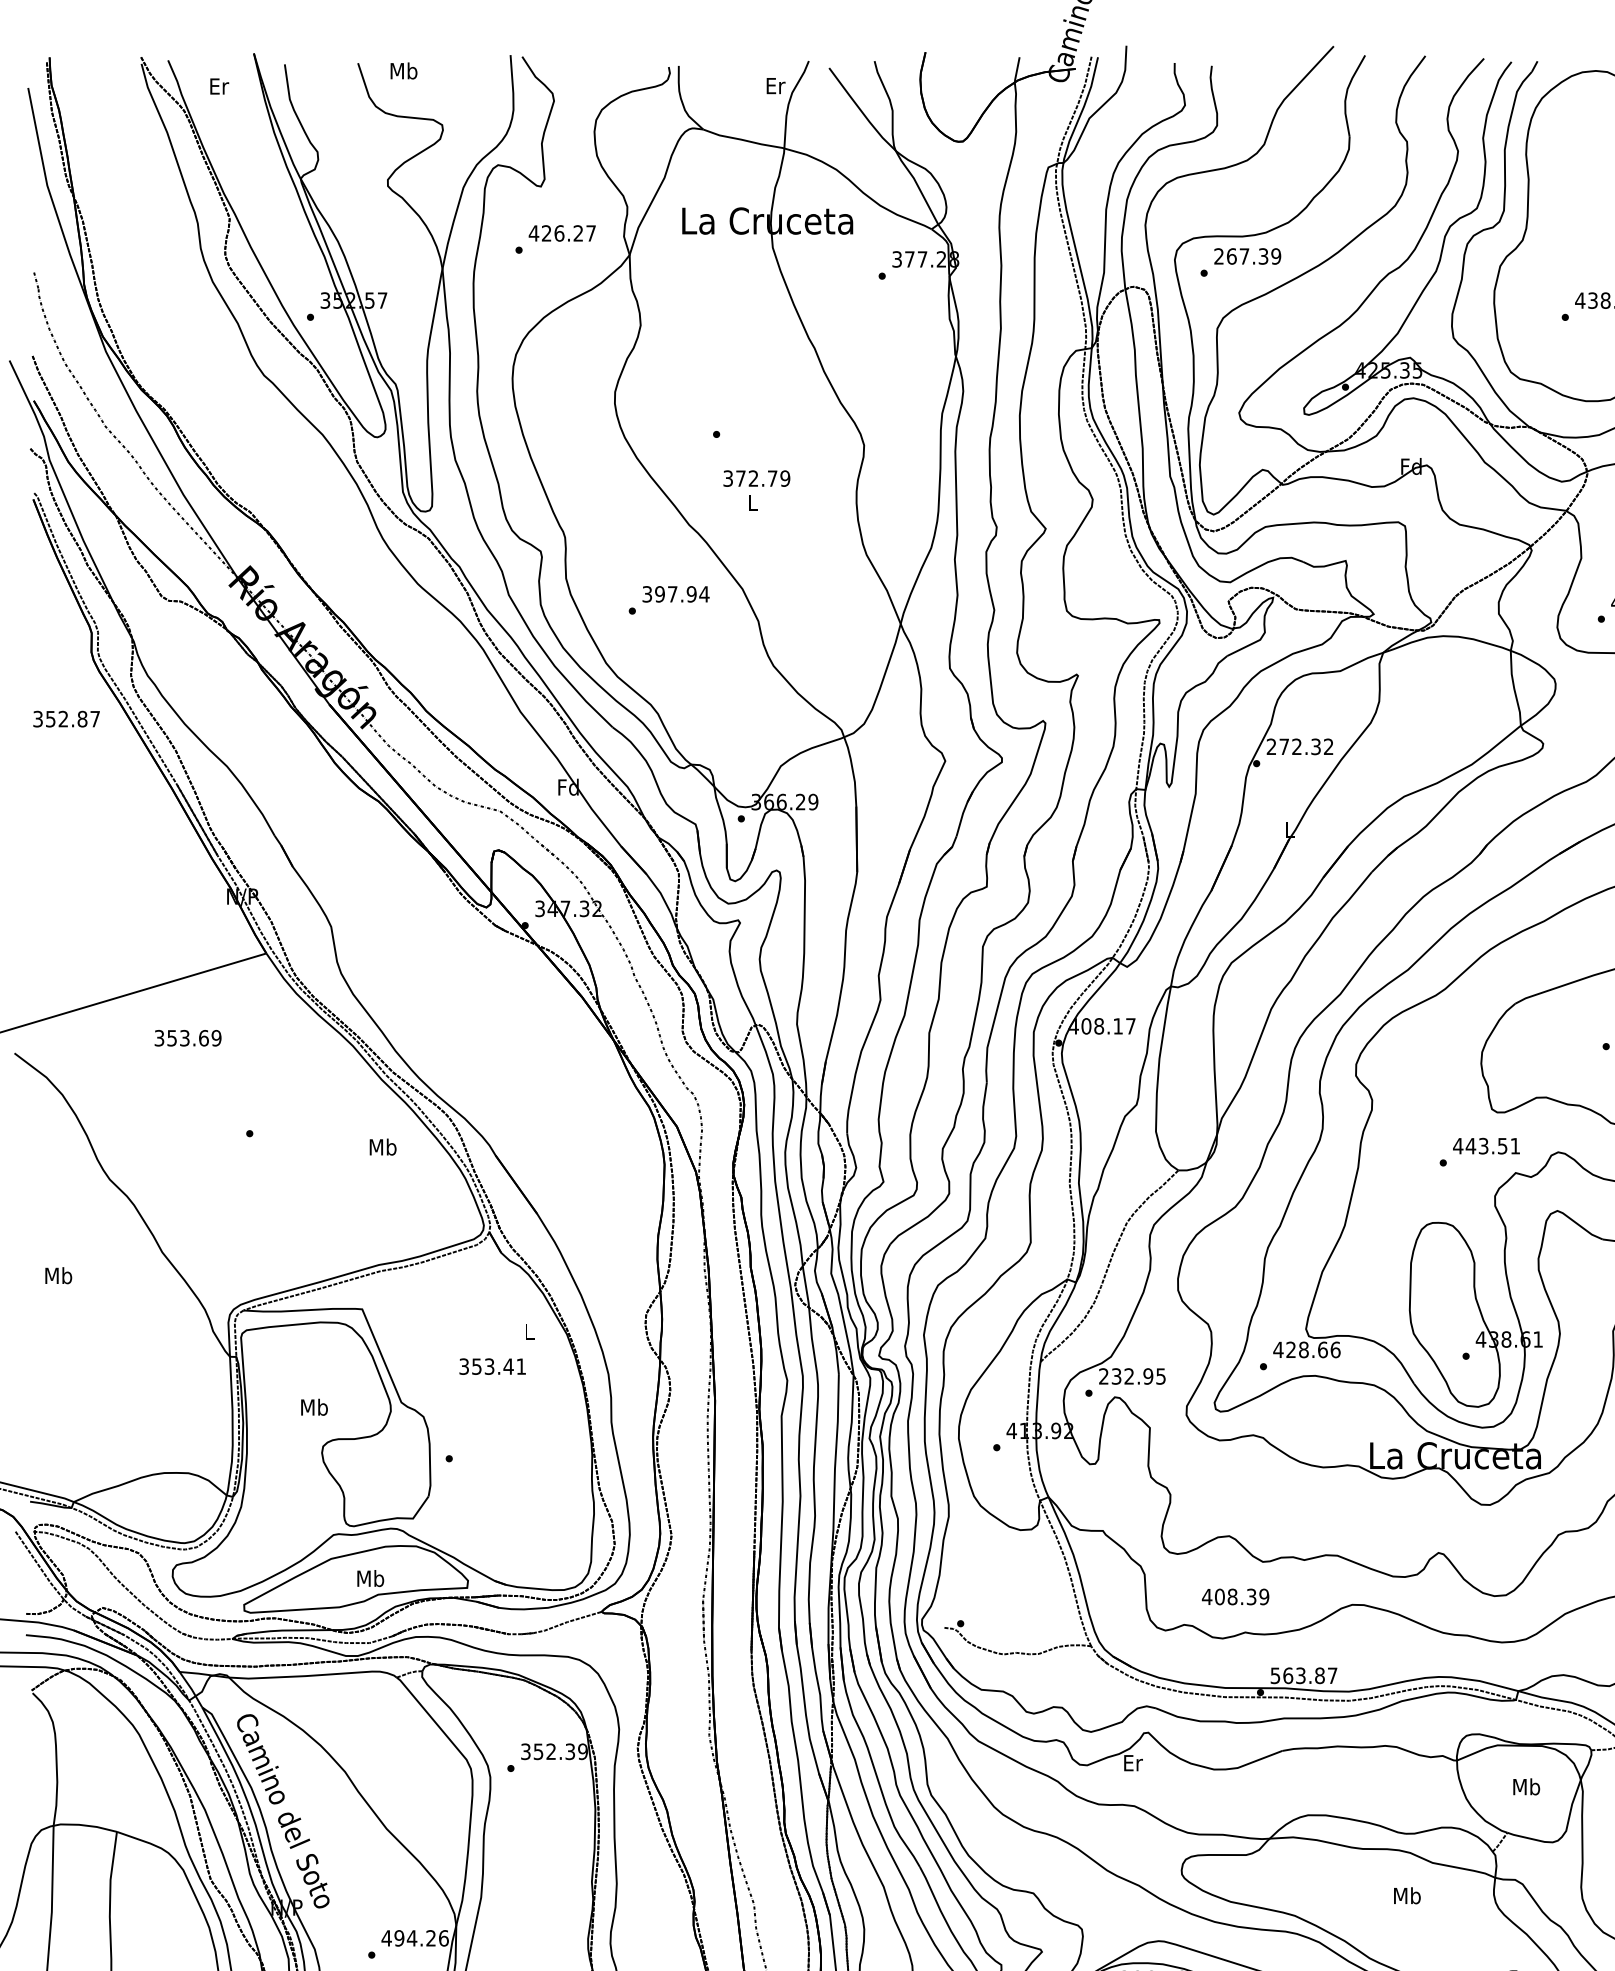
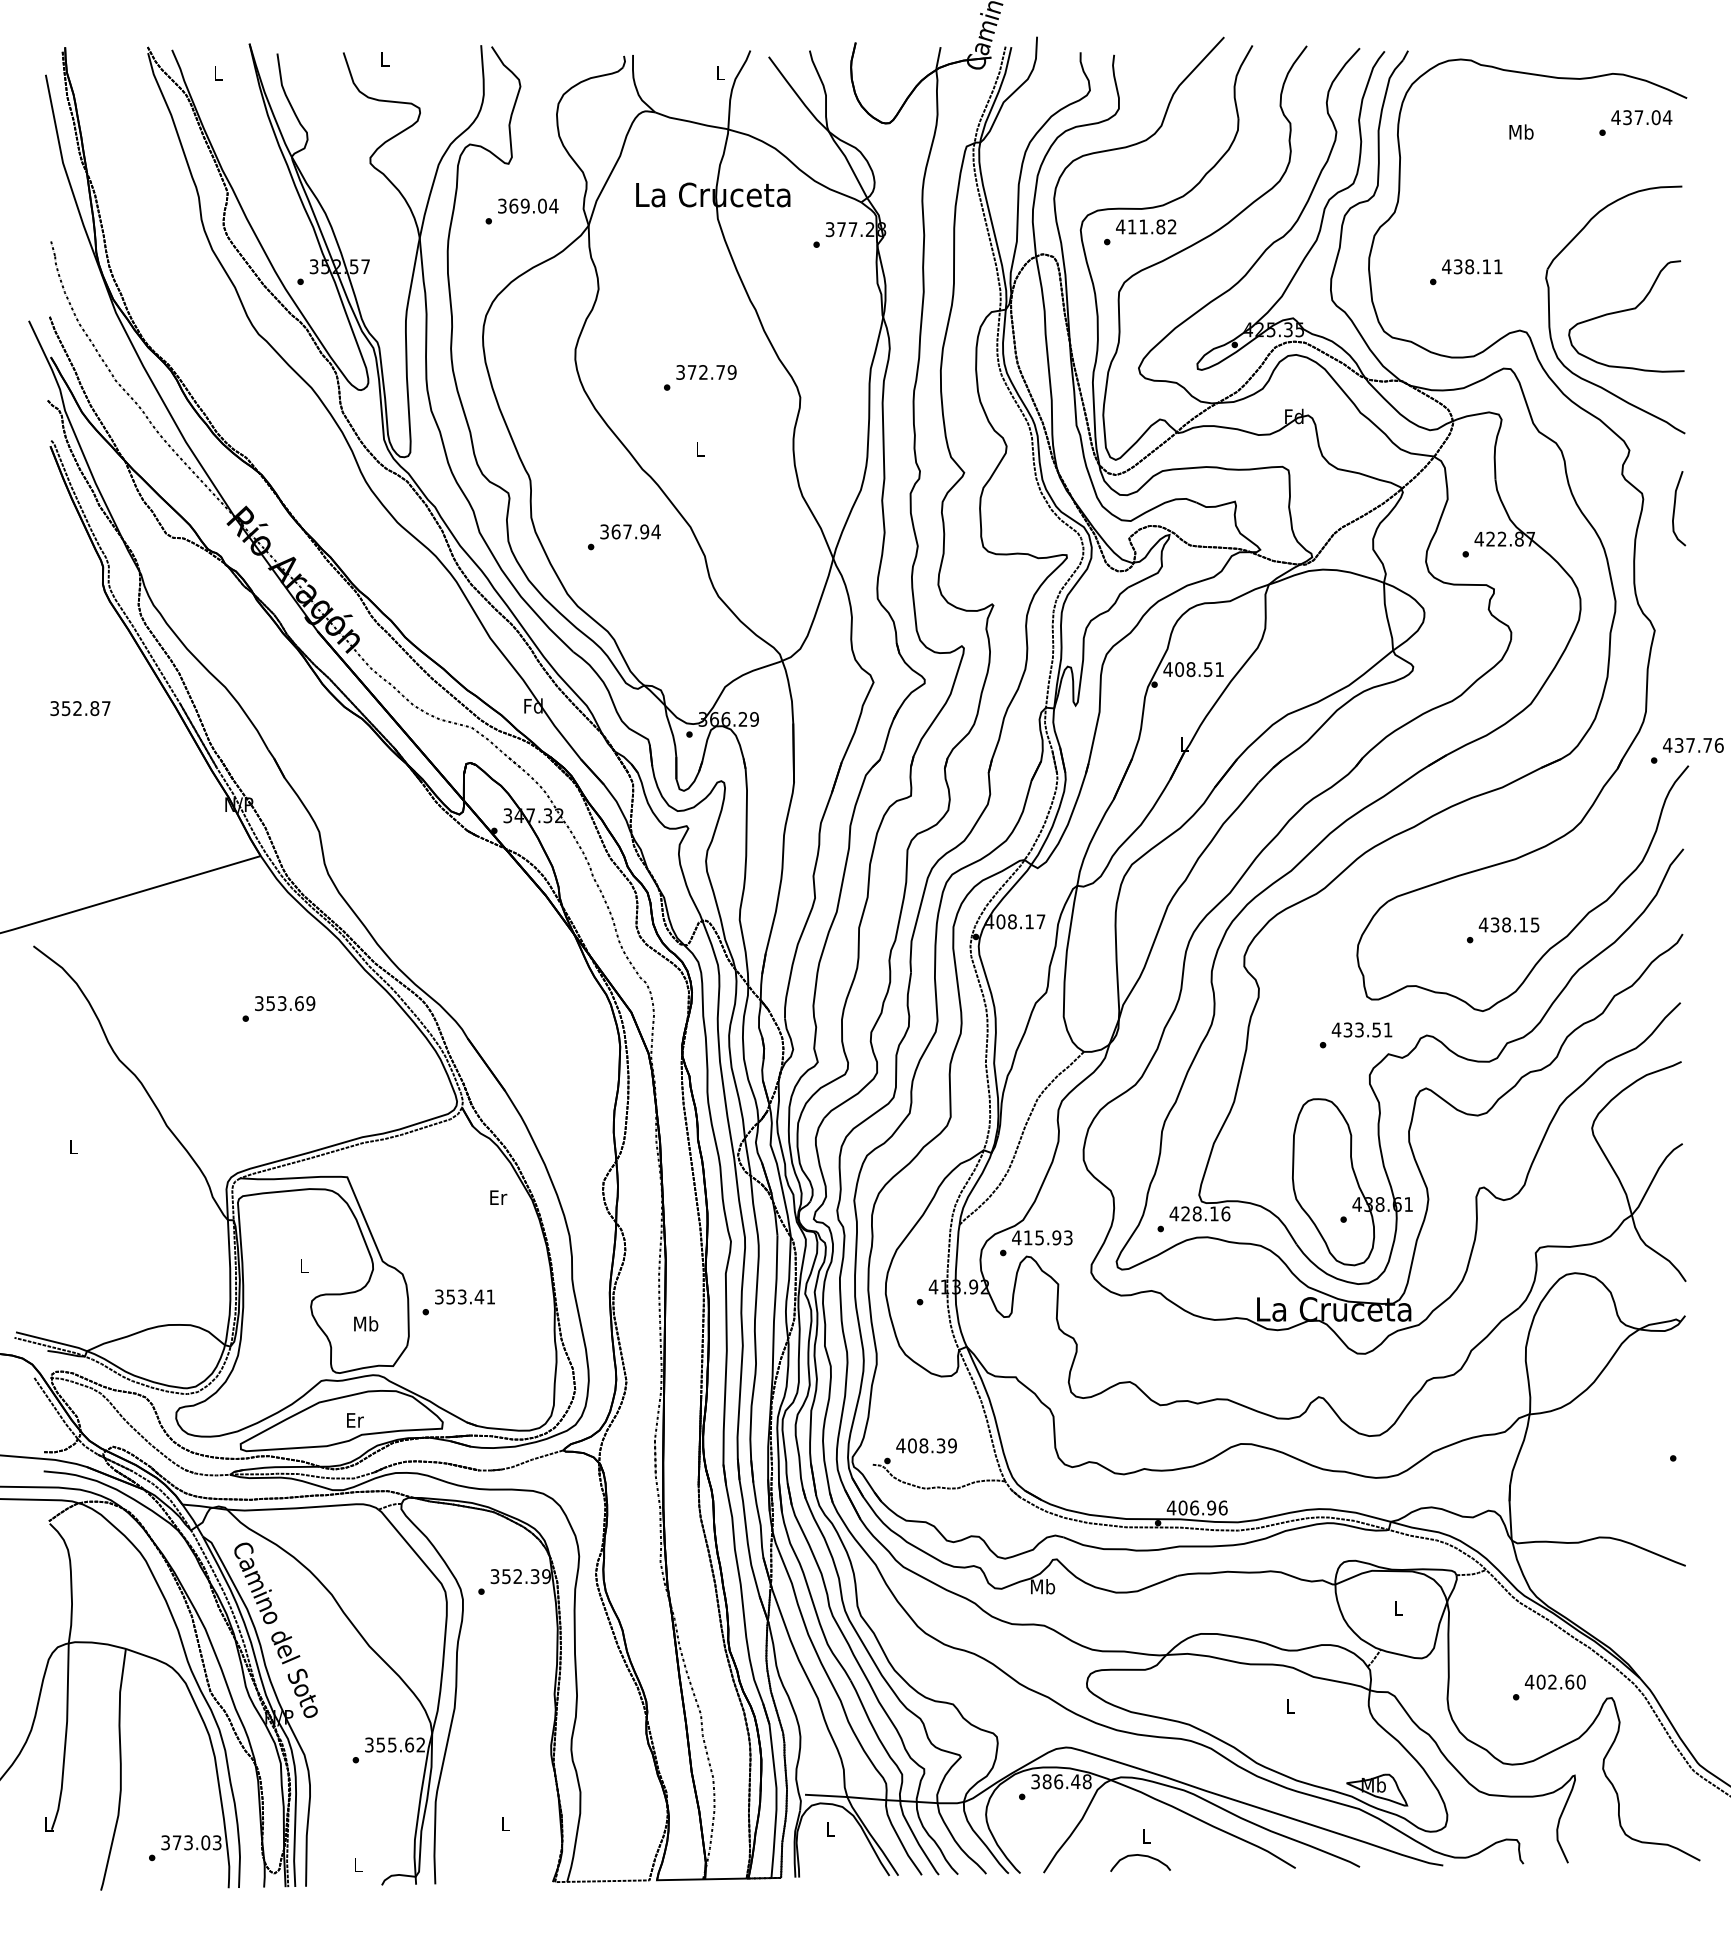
text: (404, 70) -> (385, 59), Mb -> L
text: (775, 85) -> (720, 72), Er -> L
text: (219, 86) -> (218, 73), Er -> L
text: (561, 232) -> (527, 205), 426.27 -> 369.04
text: (1247, 255) -> (1146, 226), 267.39 -> 411.82
text: (756, 478) -> (706, 372), moved
text: (659, 593) -> (615, 531), 397.94 -> 367.94
text: (66, 719) -> (80, 708), moved
text: (1299, 746) -> (1193, 669), 272.32 -> 408.51
text: (188, 1038) -> (285, 1003), moved
text: (1470, 1145) -> (1347, 1029), 443.51 -> 433.51
text: (383, 1146) -> (366, 1323), moved
text: (58, 1275) -> (73, 1146), Mb -> L
text: (529, 1331) -> (498, 1197), L -> Er
text: (1323, 1349) -> (1214, 1213), 428.66 -> 428.16
text: (492, 1366) -> (464, 1296), moved
text: (1132, 1376) -> (1042, 1237), 232.95 -> 415.93
text: (314, 1407) -> (304, 1265), Mb -> L
text: (370, 1577) -> (354, 1419), Mb -> Er
text: (1235, 1596) -> (926, 1445), moved
text: (1303, 1675) -> (1196, 1507), 563.87 -> 406.96
text: (1133, 1762) -> (1043, 1586), Er -> Mb
text: (1526, 1786) -> (1398, 1607), Mb -> L
text: (1407, 1895) -> (1290, 1706), Mb -> L
text: (414, 1937) -> (394, 1744), 494.26 -> 355.62

